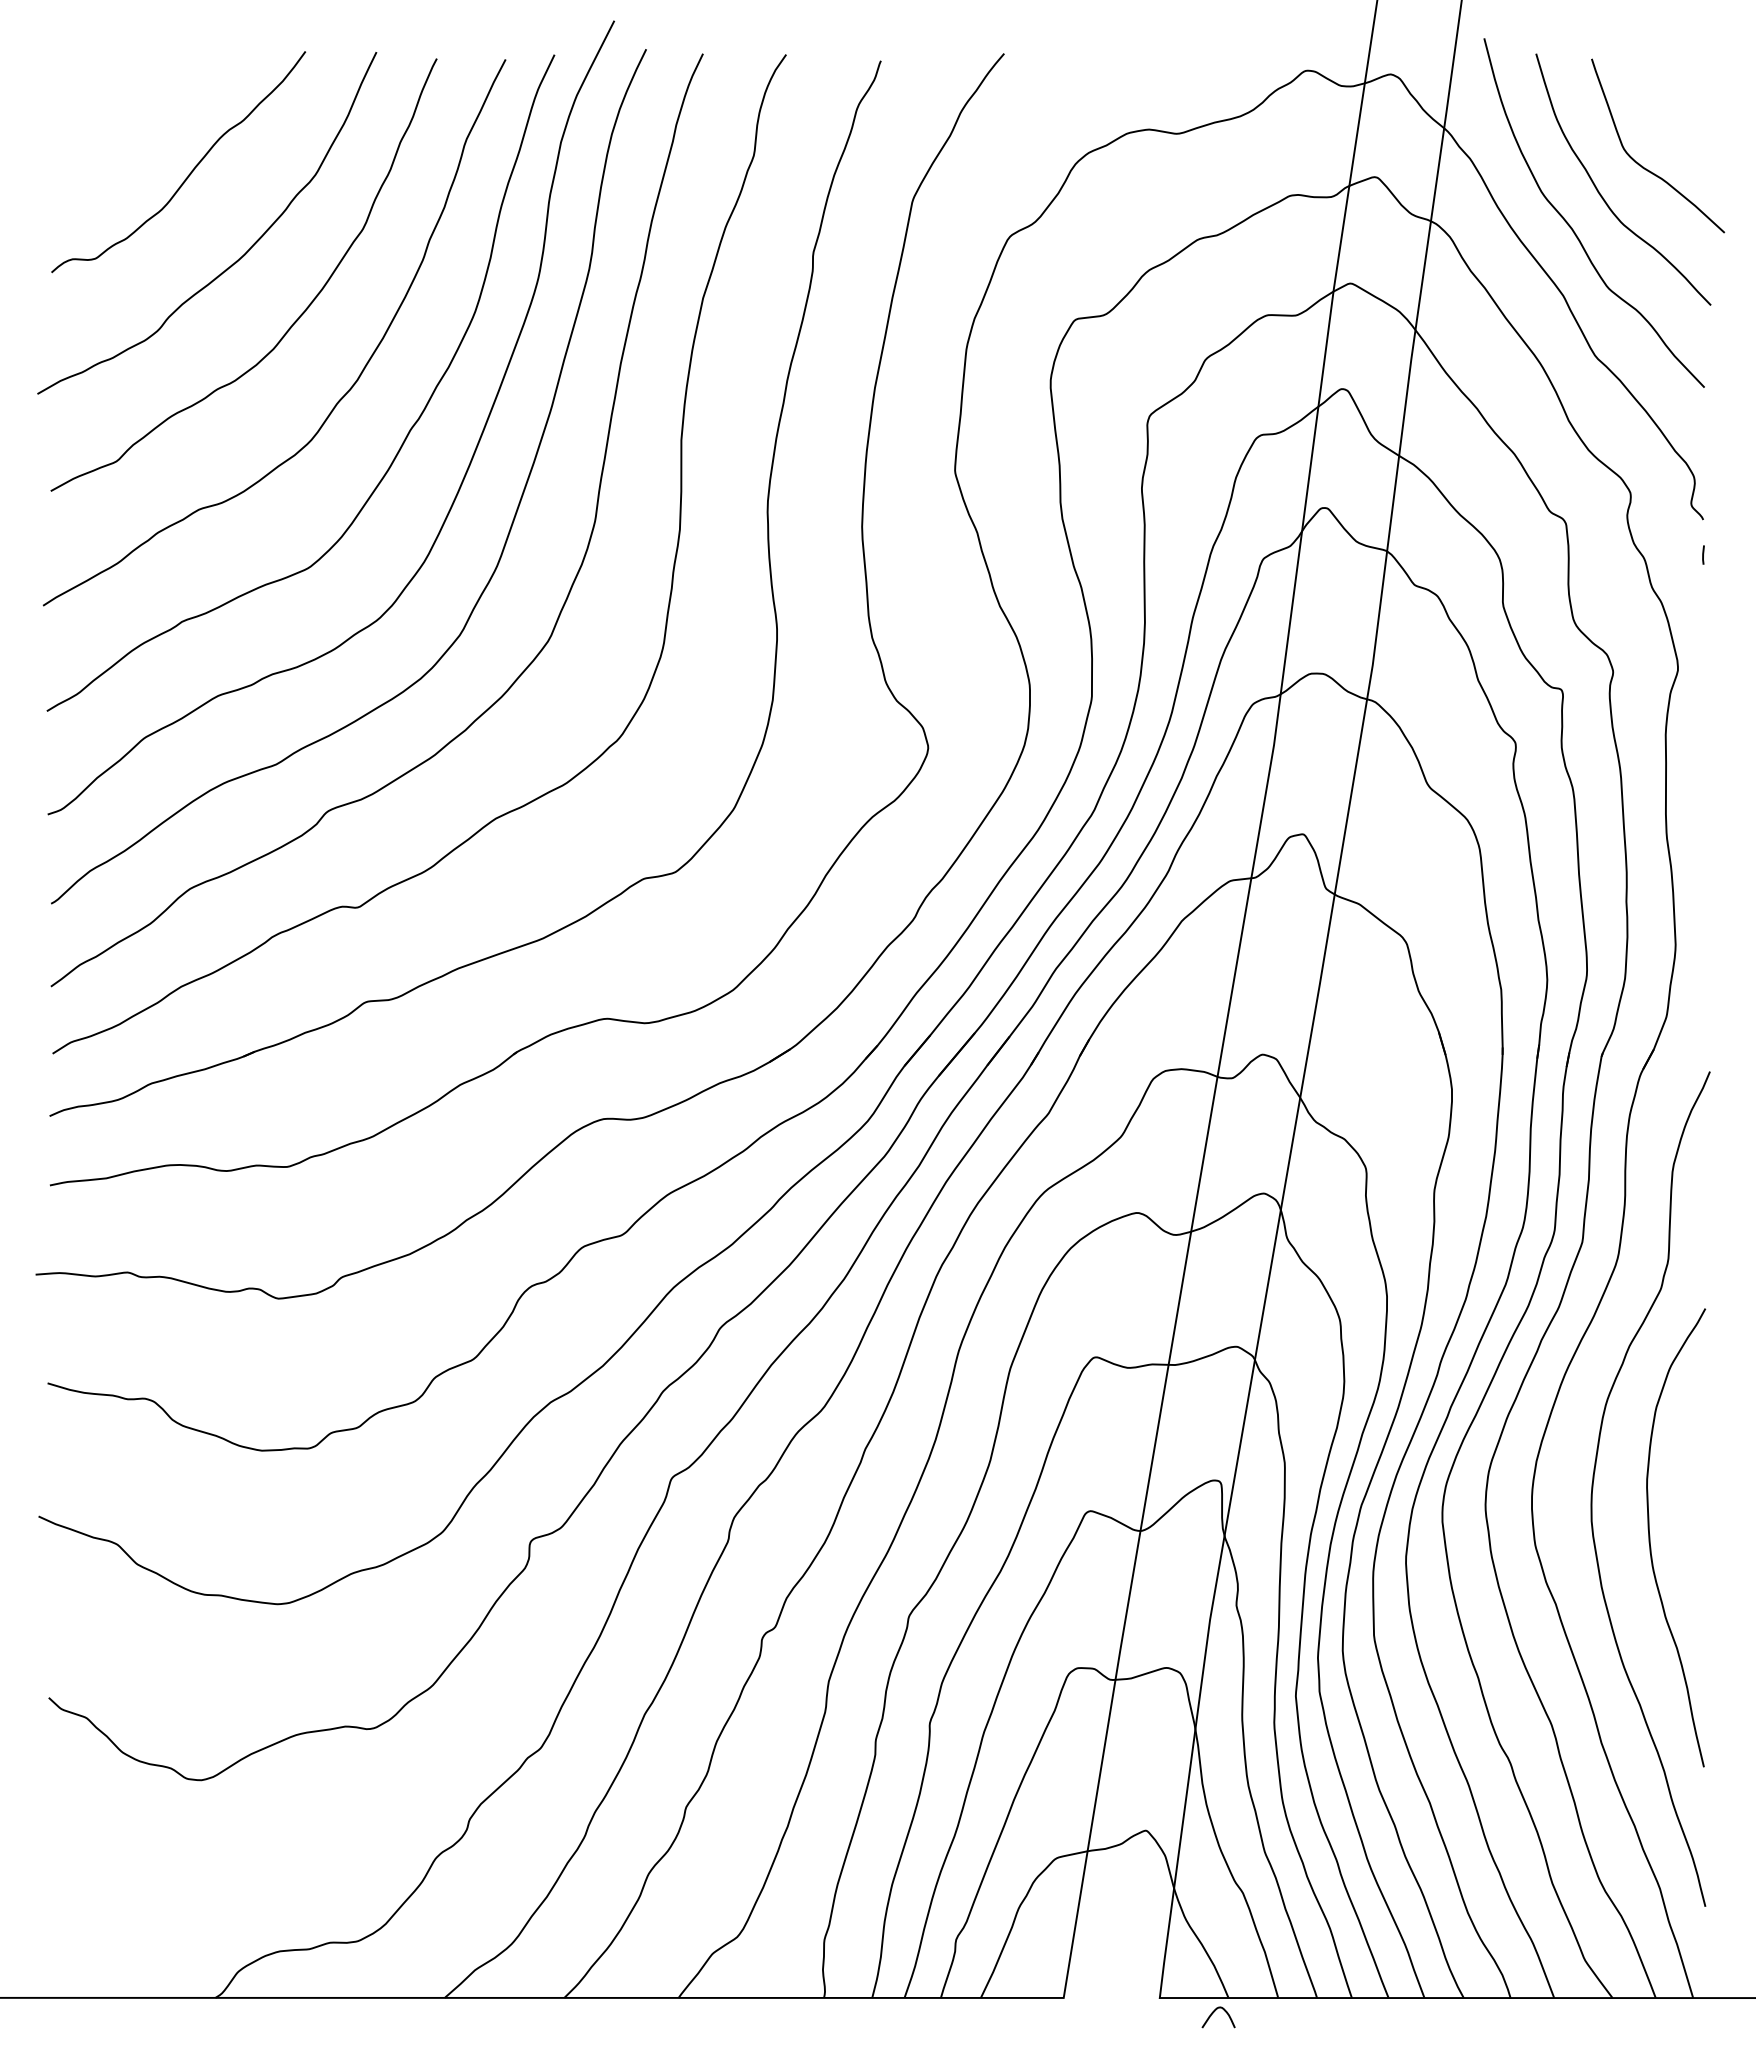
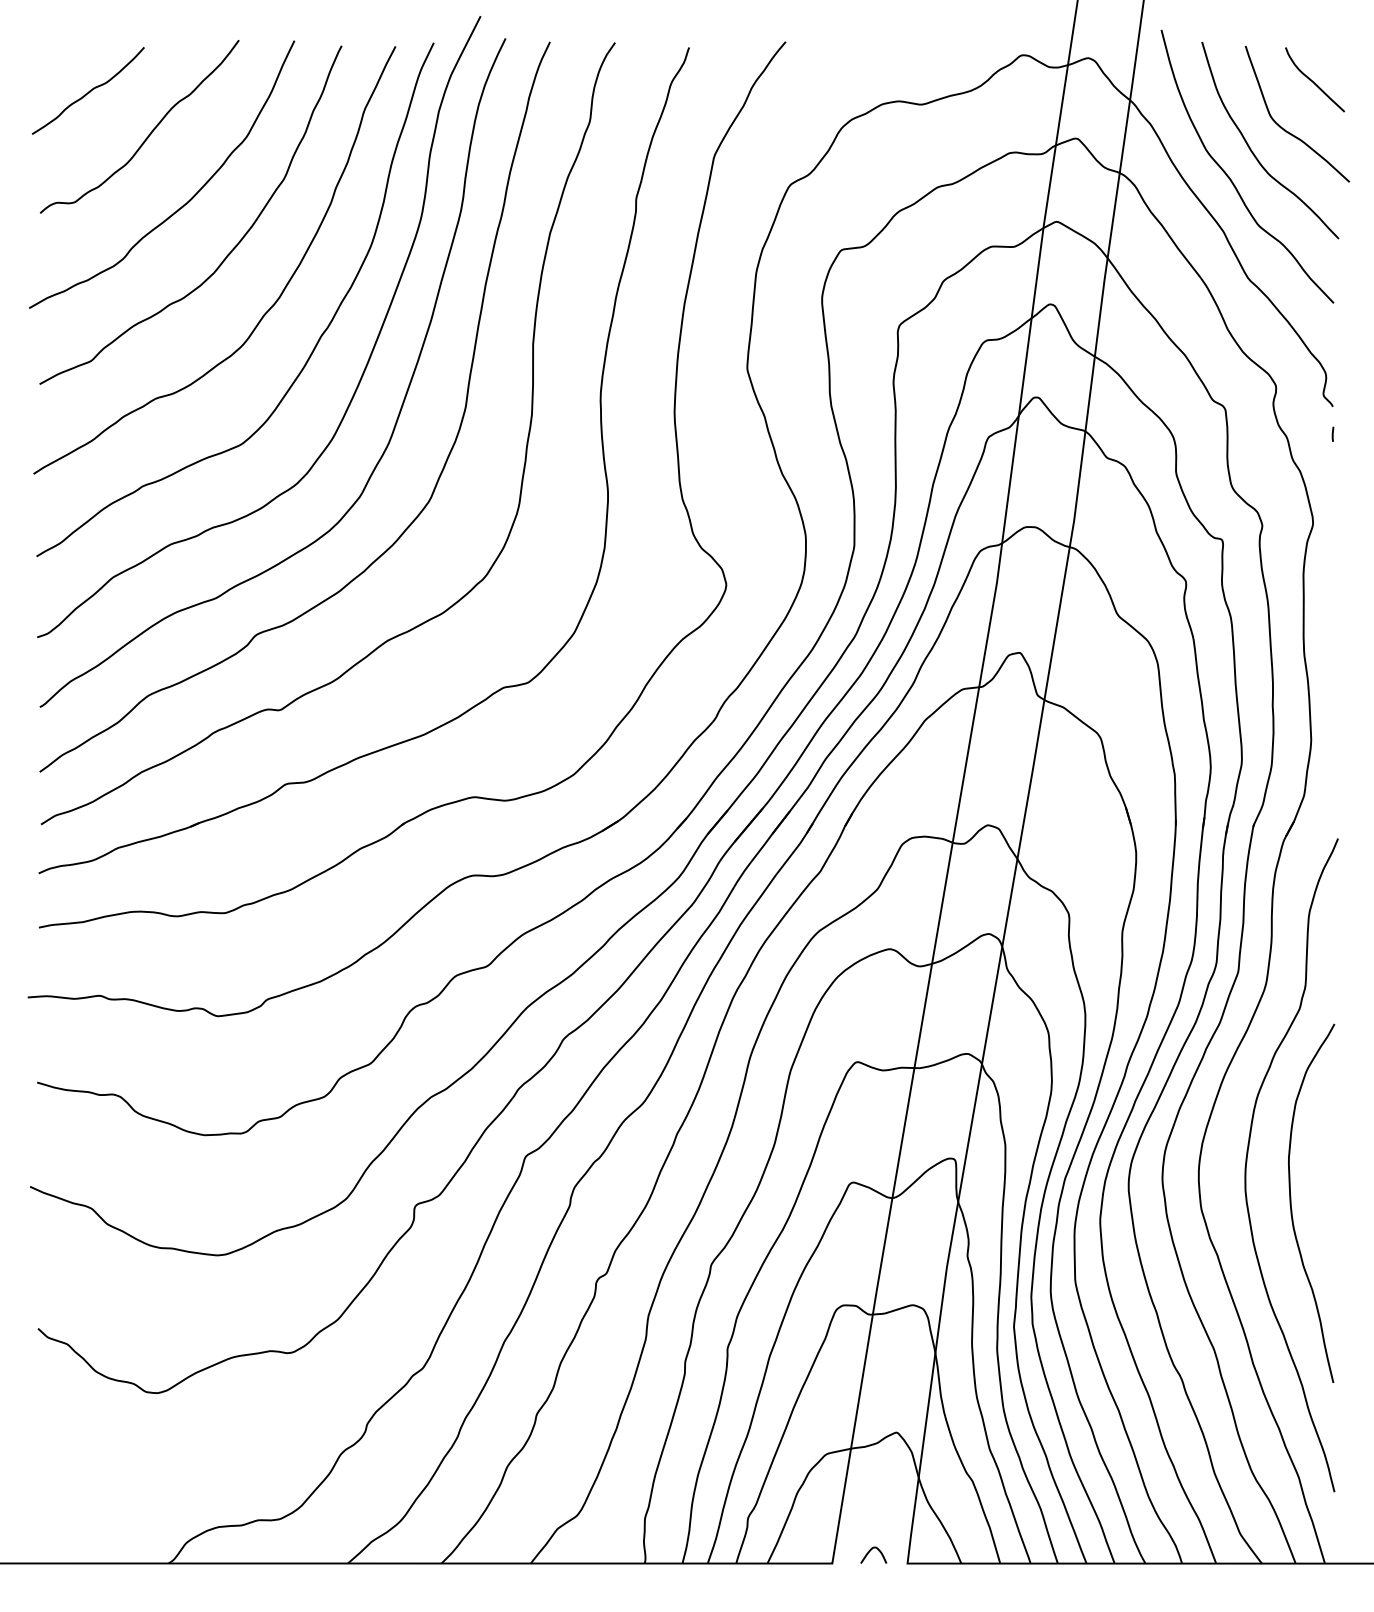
curve: (1679, 104) -> (1314, 81), added
curve: (114, 116) -> (89, 91), added
curve: (1214, 2012) -> (870, 1551), moved

